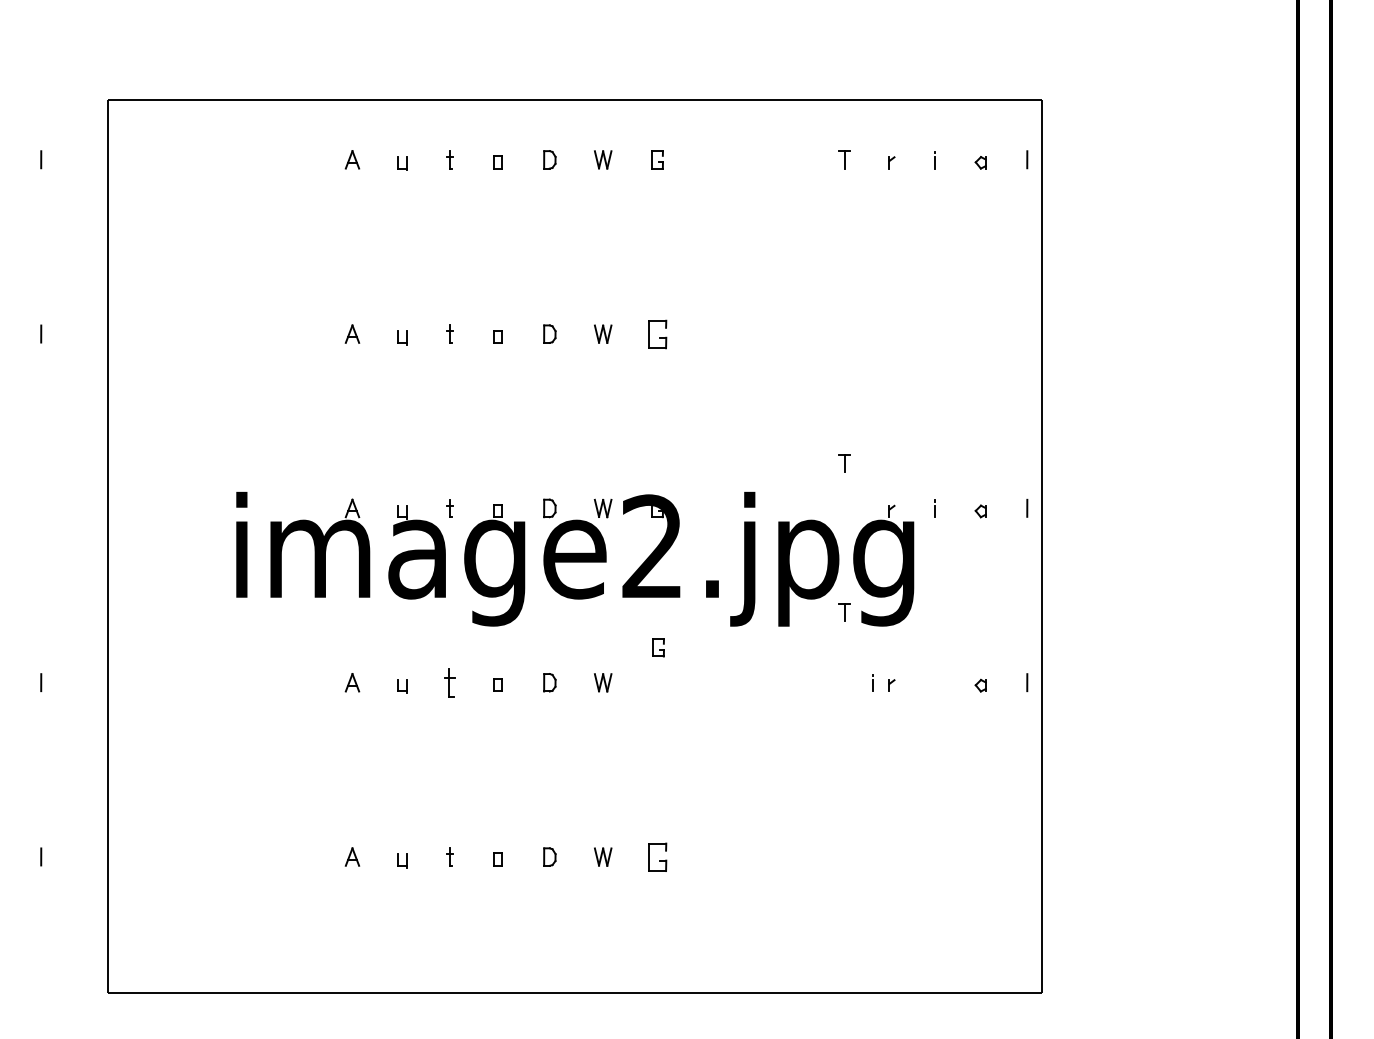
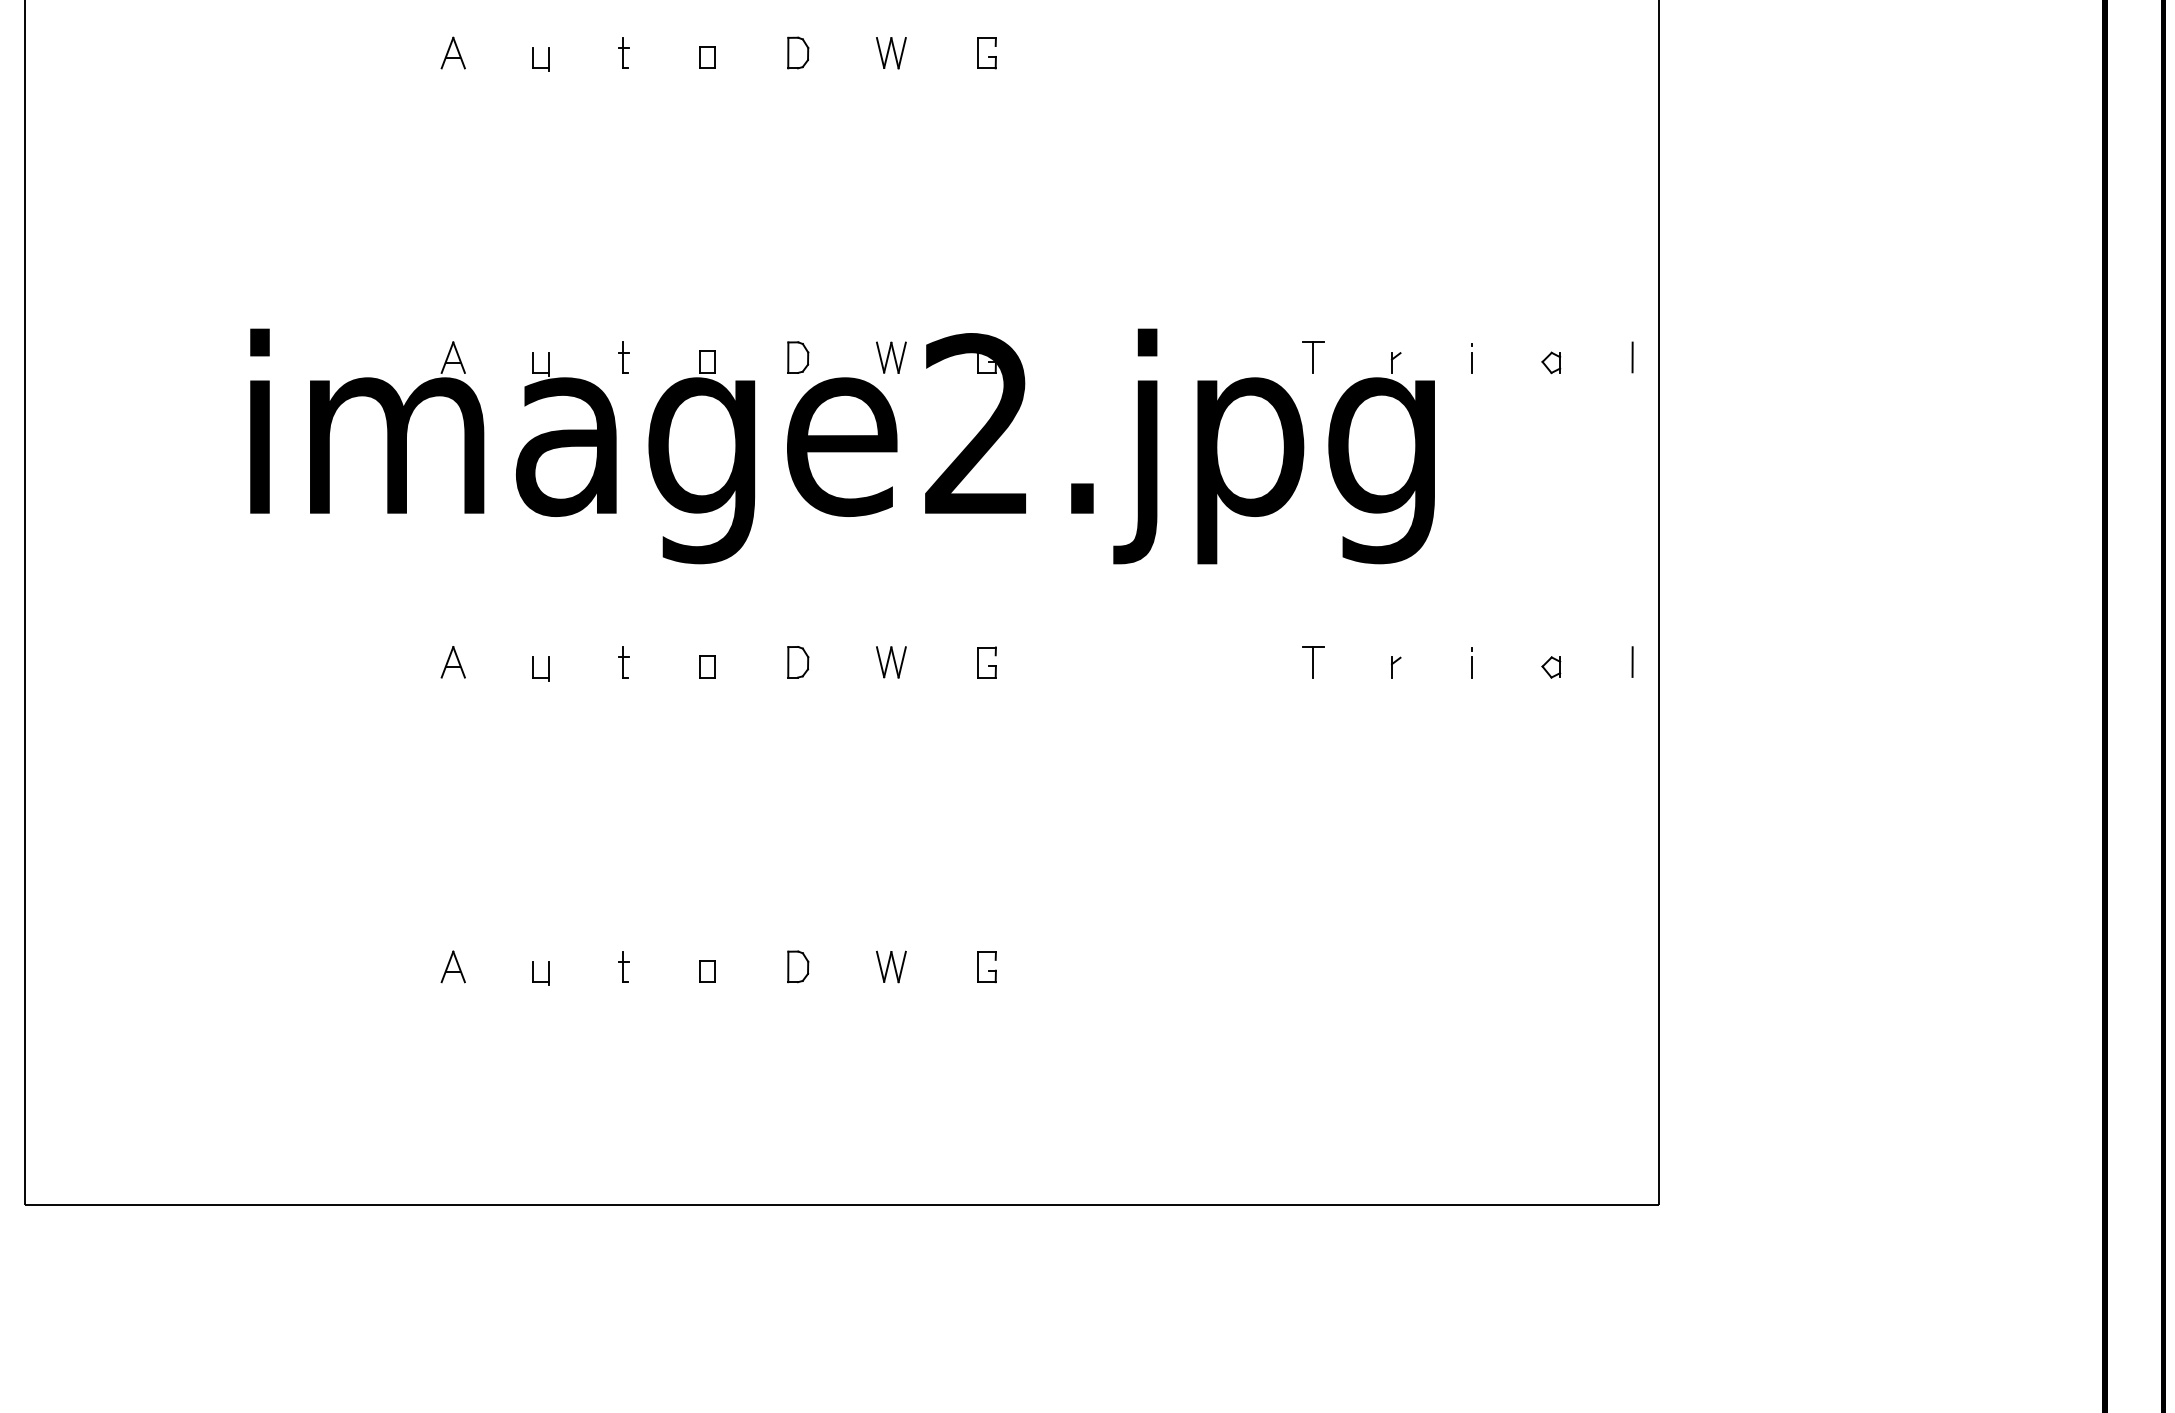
part: (657, 333) -> (986, 51), size x0.62
part: (844, 463) -> (1313, 357), moved
part: (844, 612) -> (1313, 661), moved
part: (658, 647) -> (986, 661), moved
part: (449, 682) -> (622, 661), size x0.62
line: (872, 682) -> (1470, 661), moved
part: (657, 856) -> (986, 965), size x0.62

